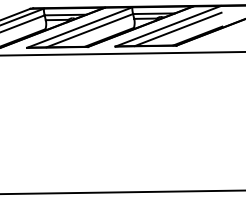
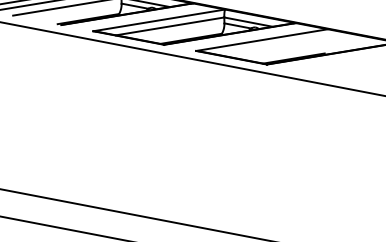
line: (177, 29) -> (272, 46), removed

